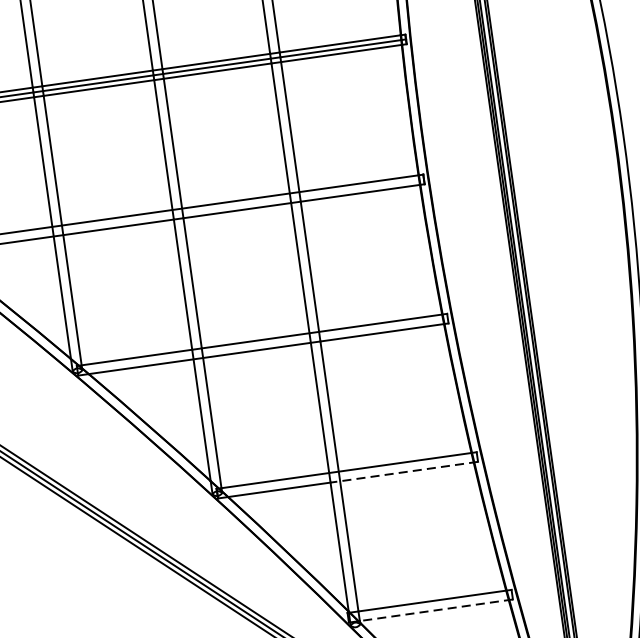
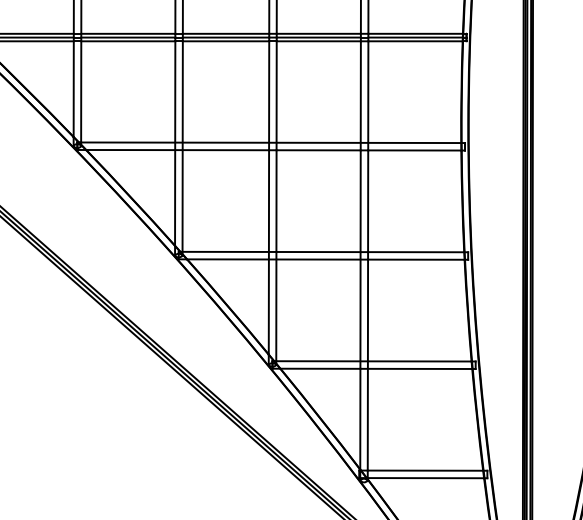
line: (404, 471) -> (418, 368), dashed -> solid
line: (429, 611) -> (422, 478), dashed -> solid

